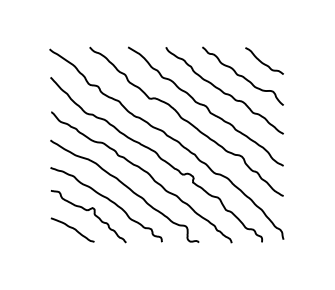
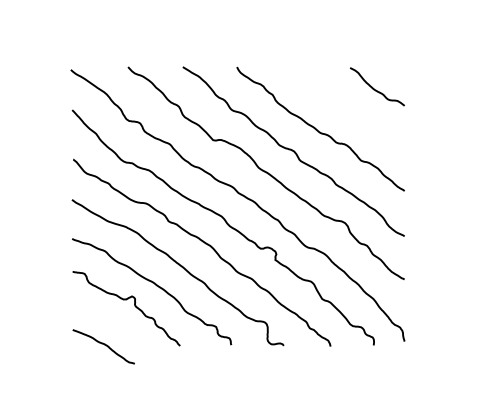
curve: (242, 76) -> (346, 108), removed
curve: (73, 229) -> (104, 345), moved

